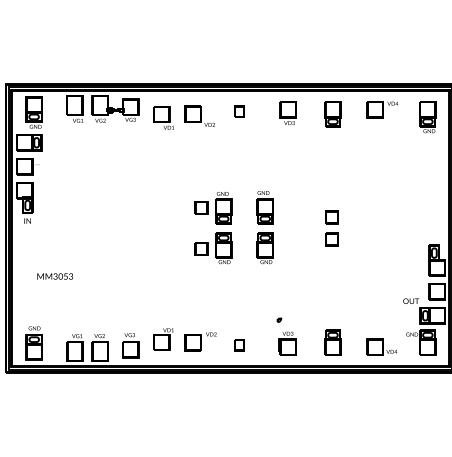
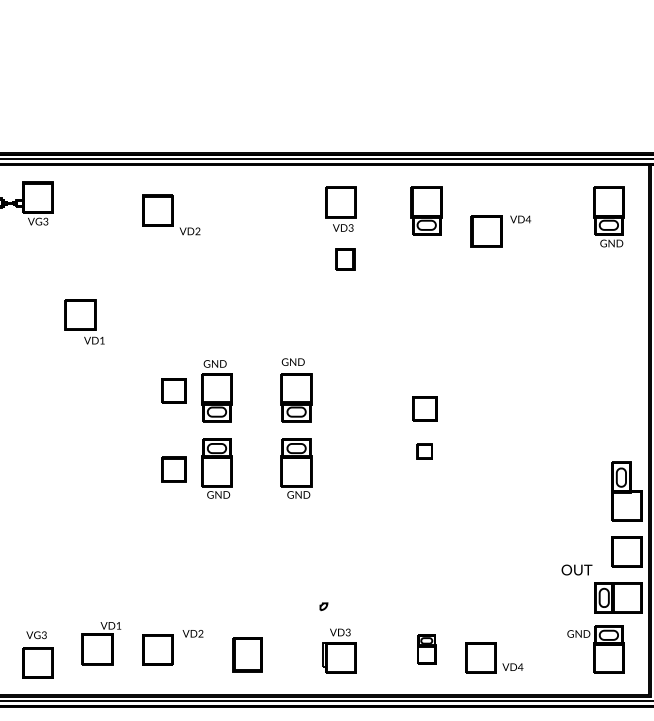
part: (382, 109) -> (500, 230), moved
part: (239, 111) -> (345, 259), moved
part: (163, 117) -> (84, 320), moved
part: (331, 239) -> (423, 451), size x0.6
part: (332, 342) -> (425, 649), size x0.6
part: (239, 345) -> (247, 655), size x1.6
part: (381, 346) -> (493, 656), moved

